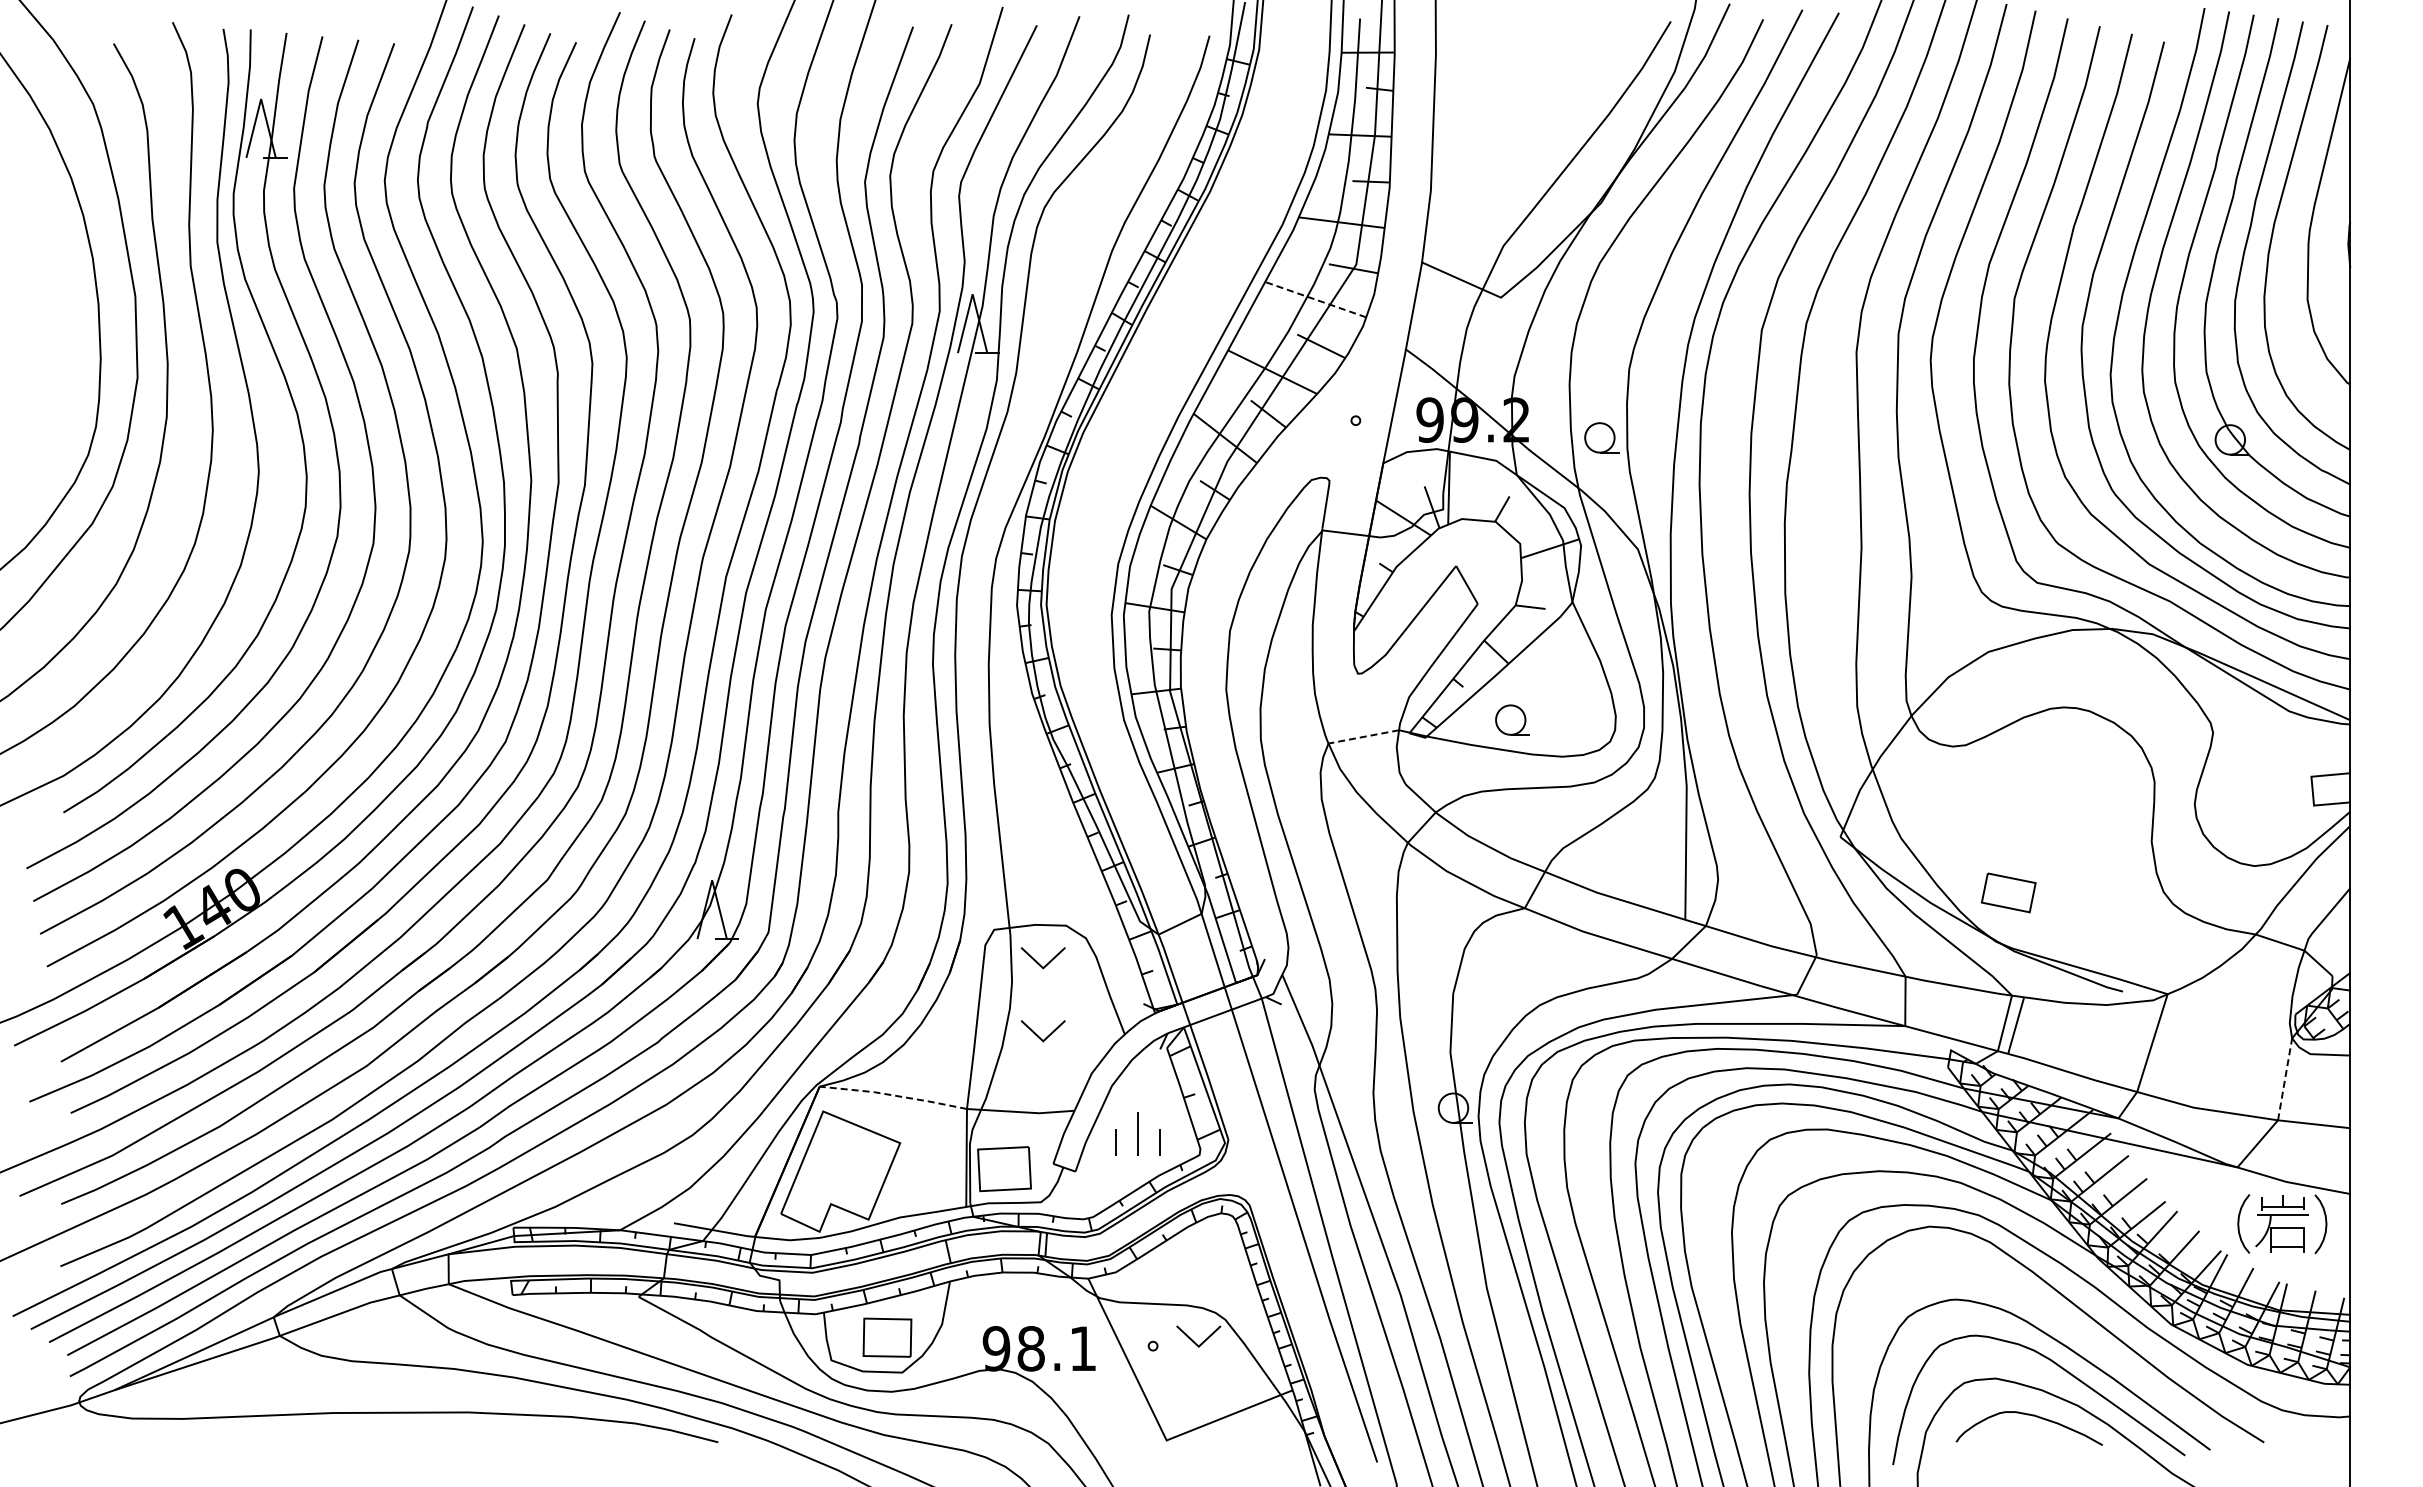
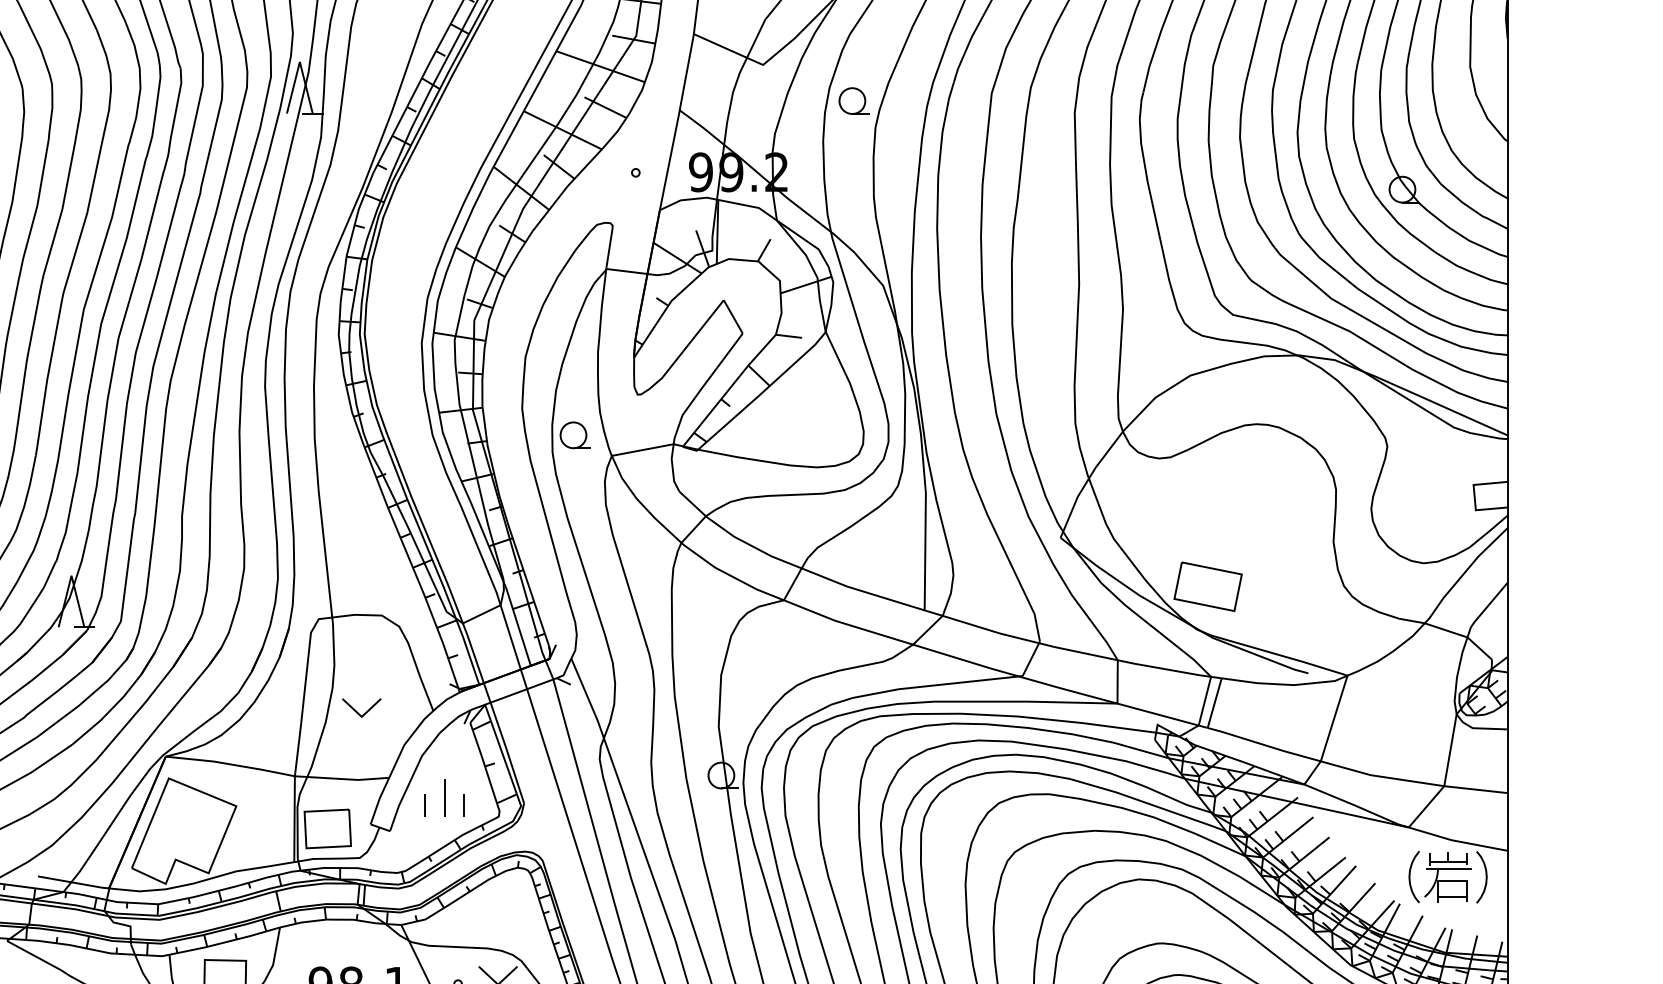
line: (1315, 299) -> (600, 66), dashed -> solid
part: (1601, 437) -> (853, 100), moved
part: (1512, 719) -> (575, 434), moved
line: (1363, 736) -> (642, 449), dashed -> solid
part: (2008, 892) -> (1207, 586), size x1.43
part: (1042, 958) -> (361, 644), removed
line: (2285, 1079) -> (1450, 750), dashed -> solid
line: (893, 1095) -> (230, 764), dashed -> solid

